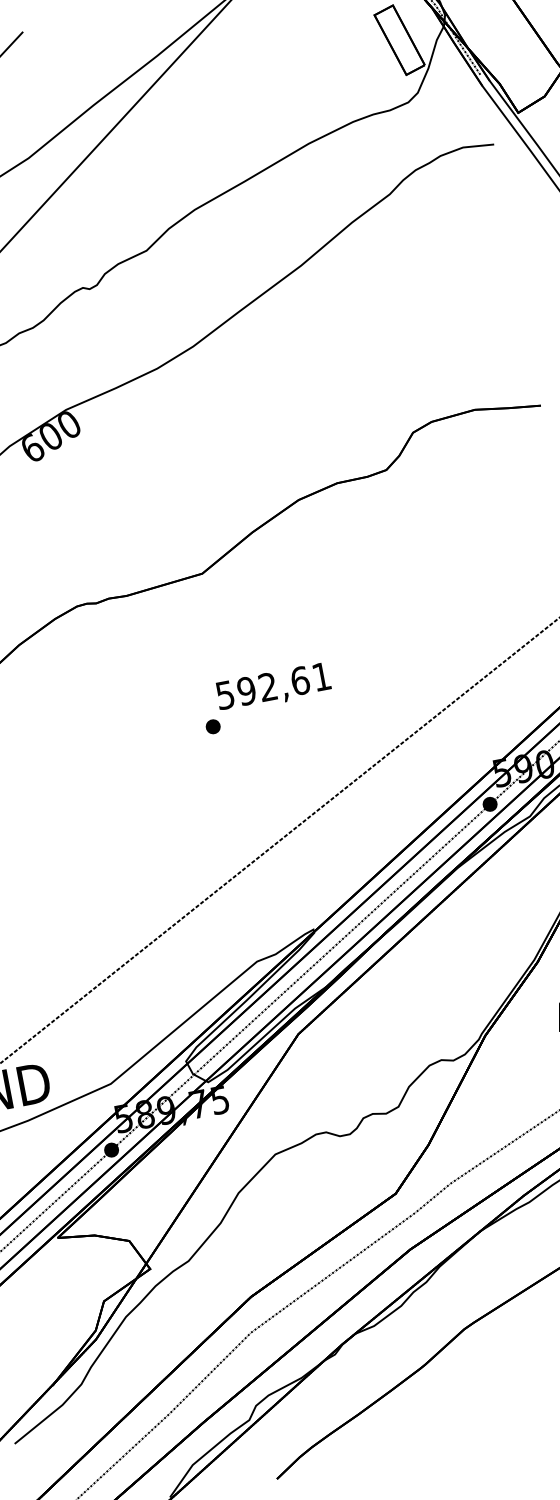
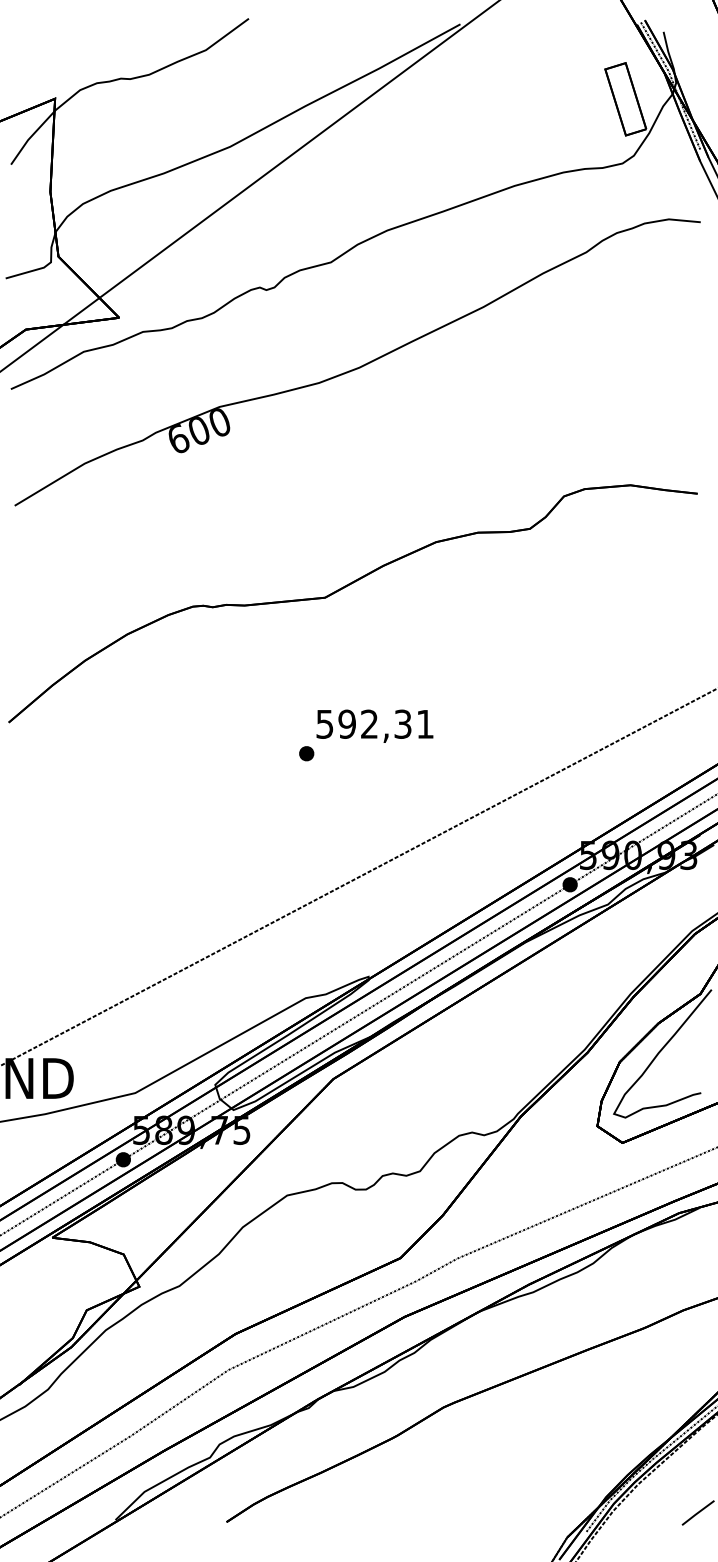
text: (299, 680) -> (402, 723), 592,61 -> 592,31

